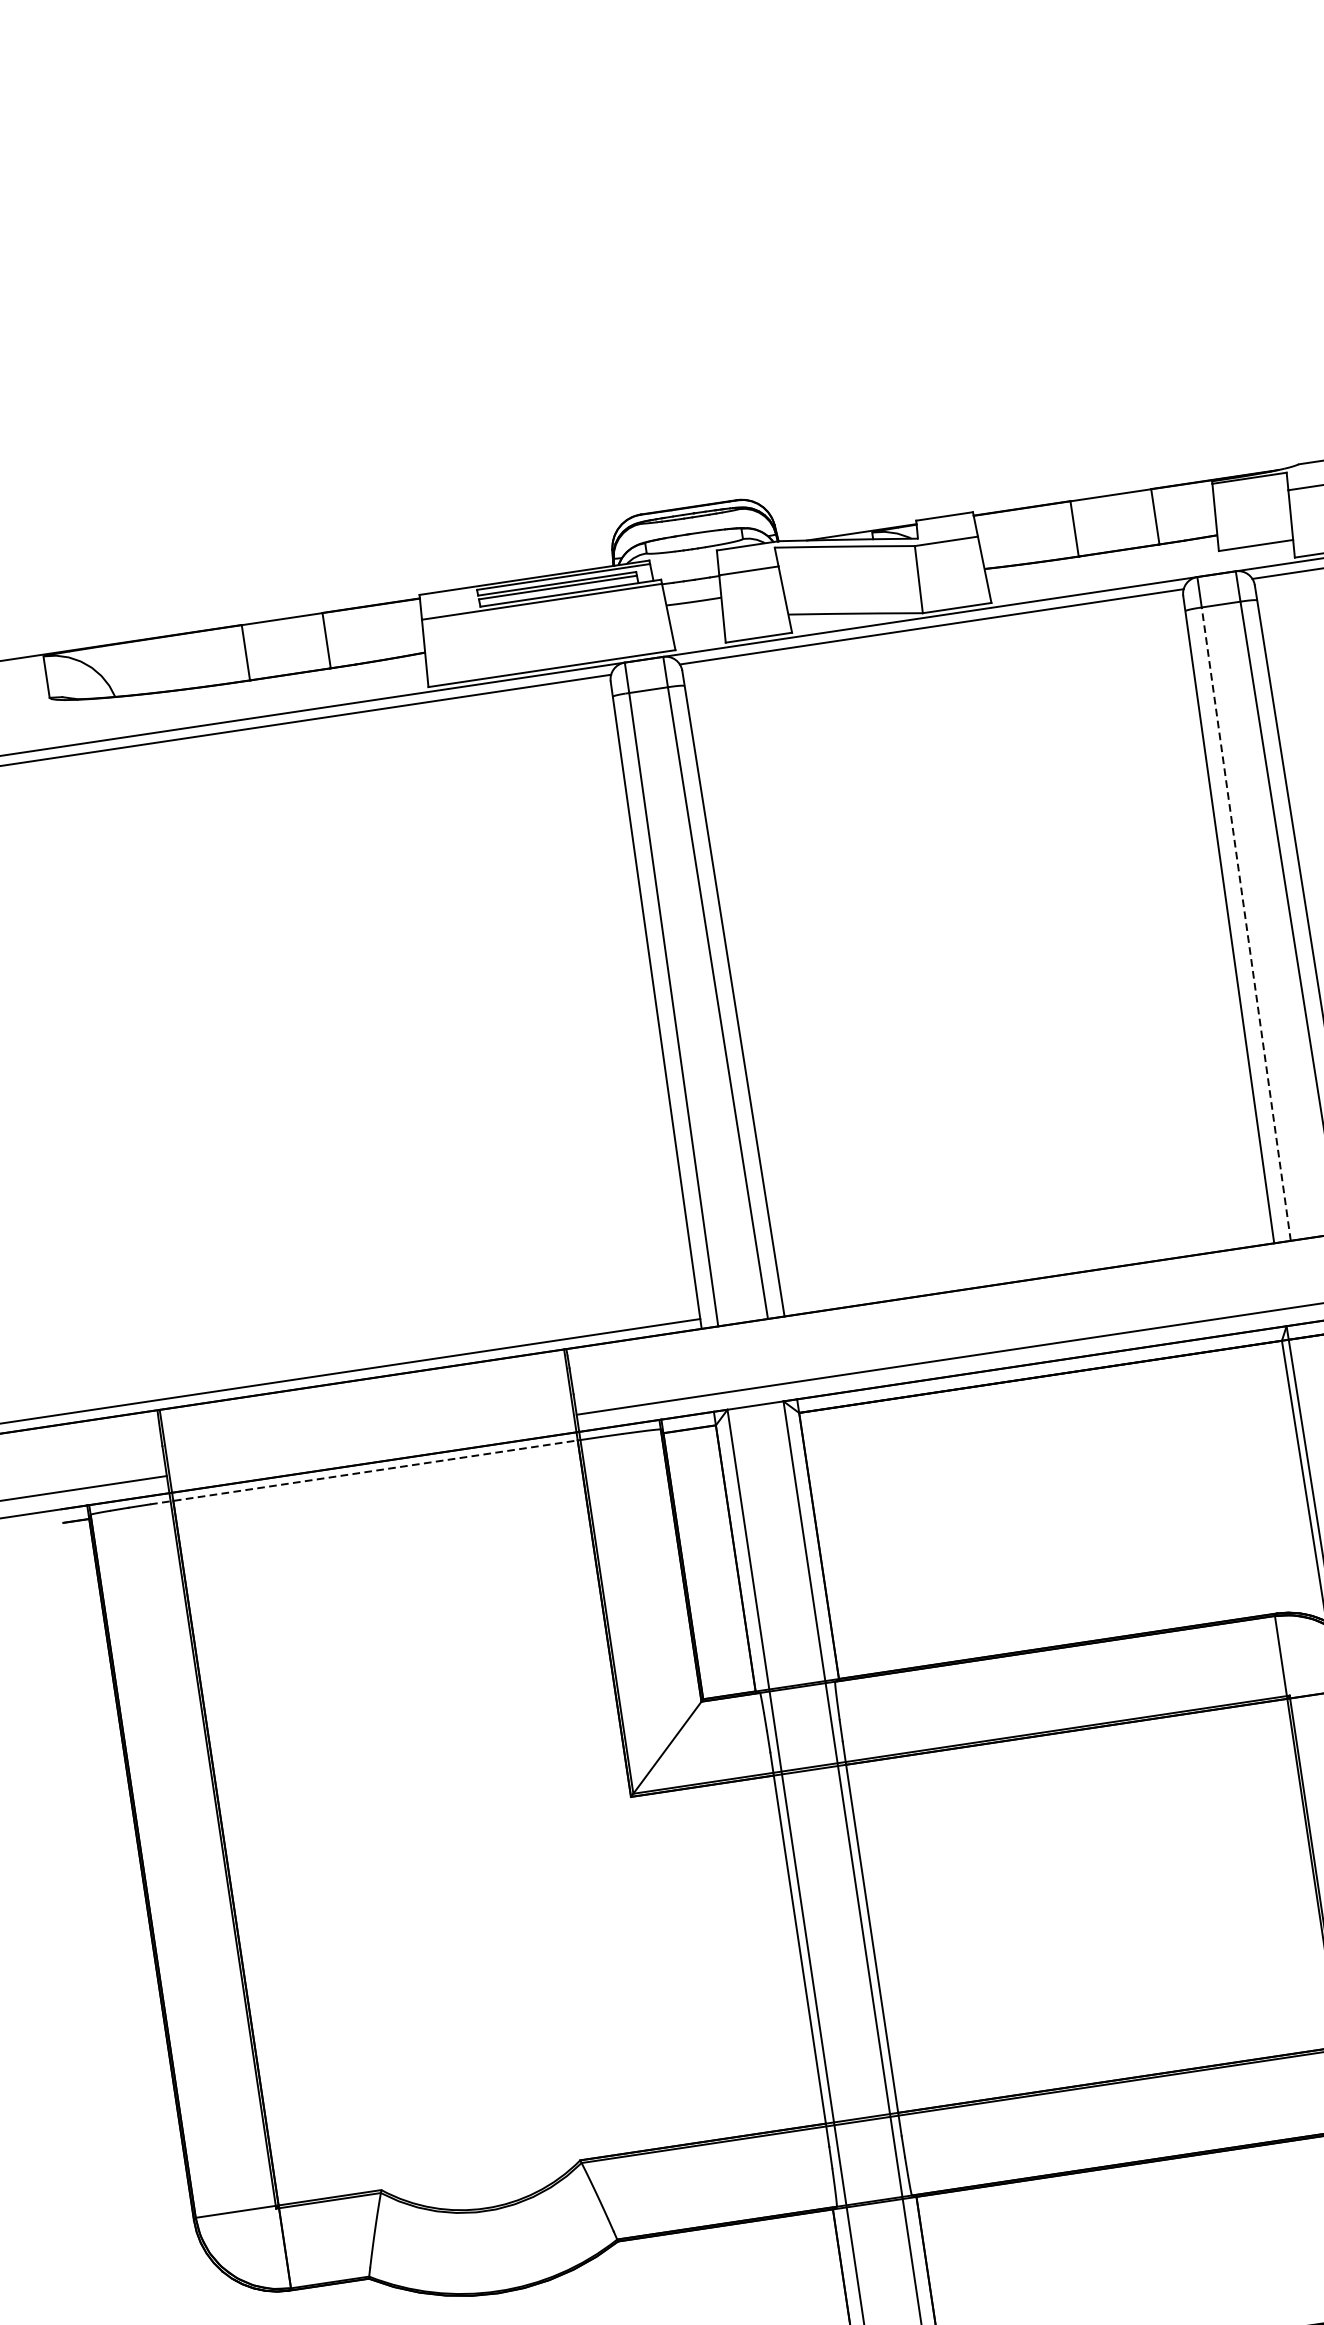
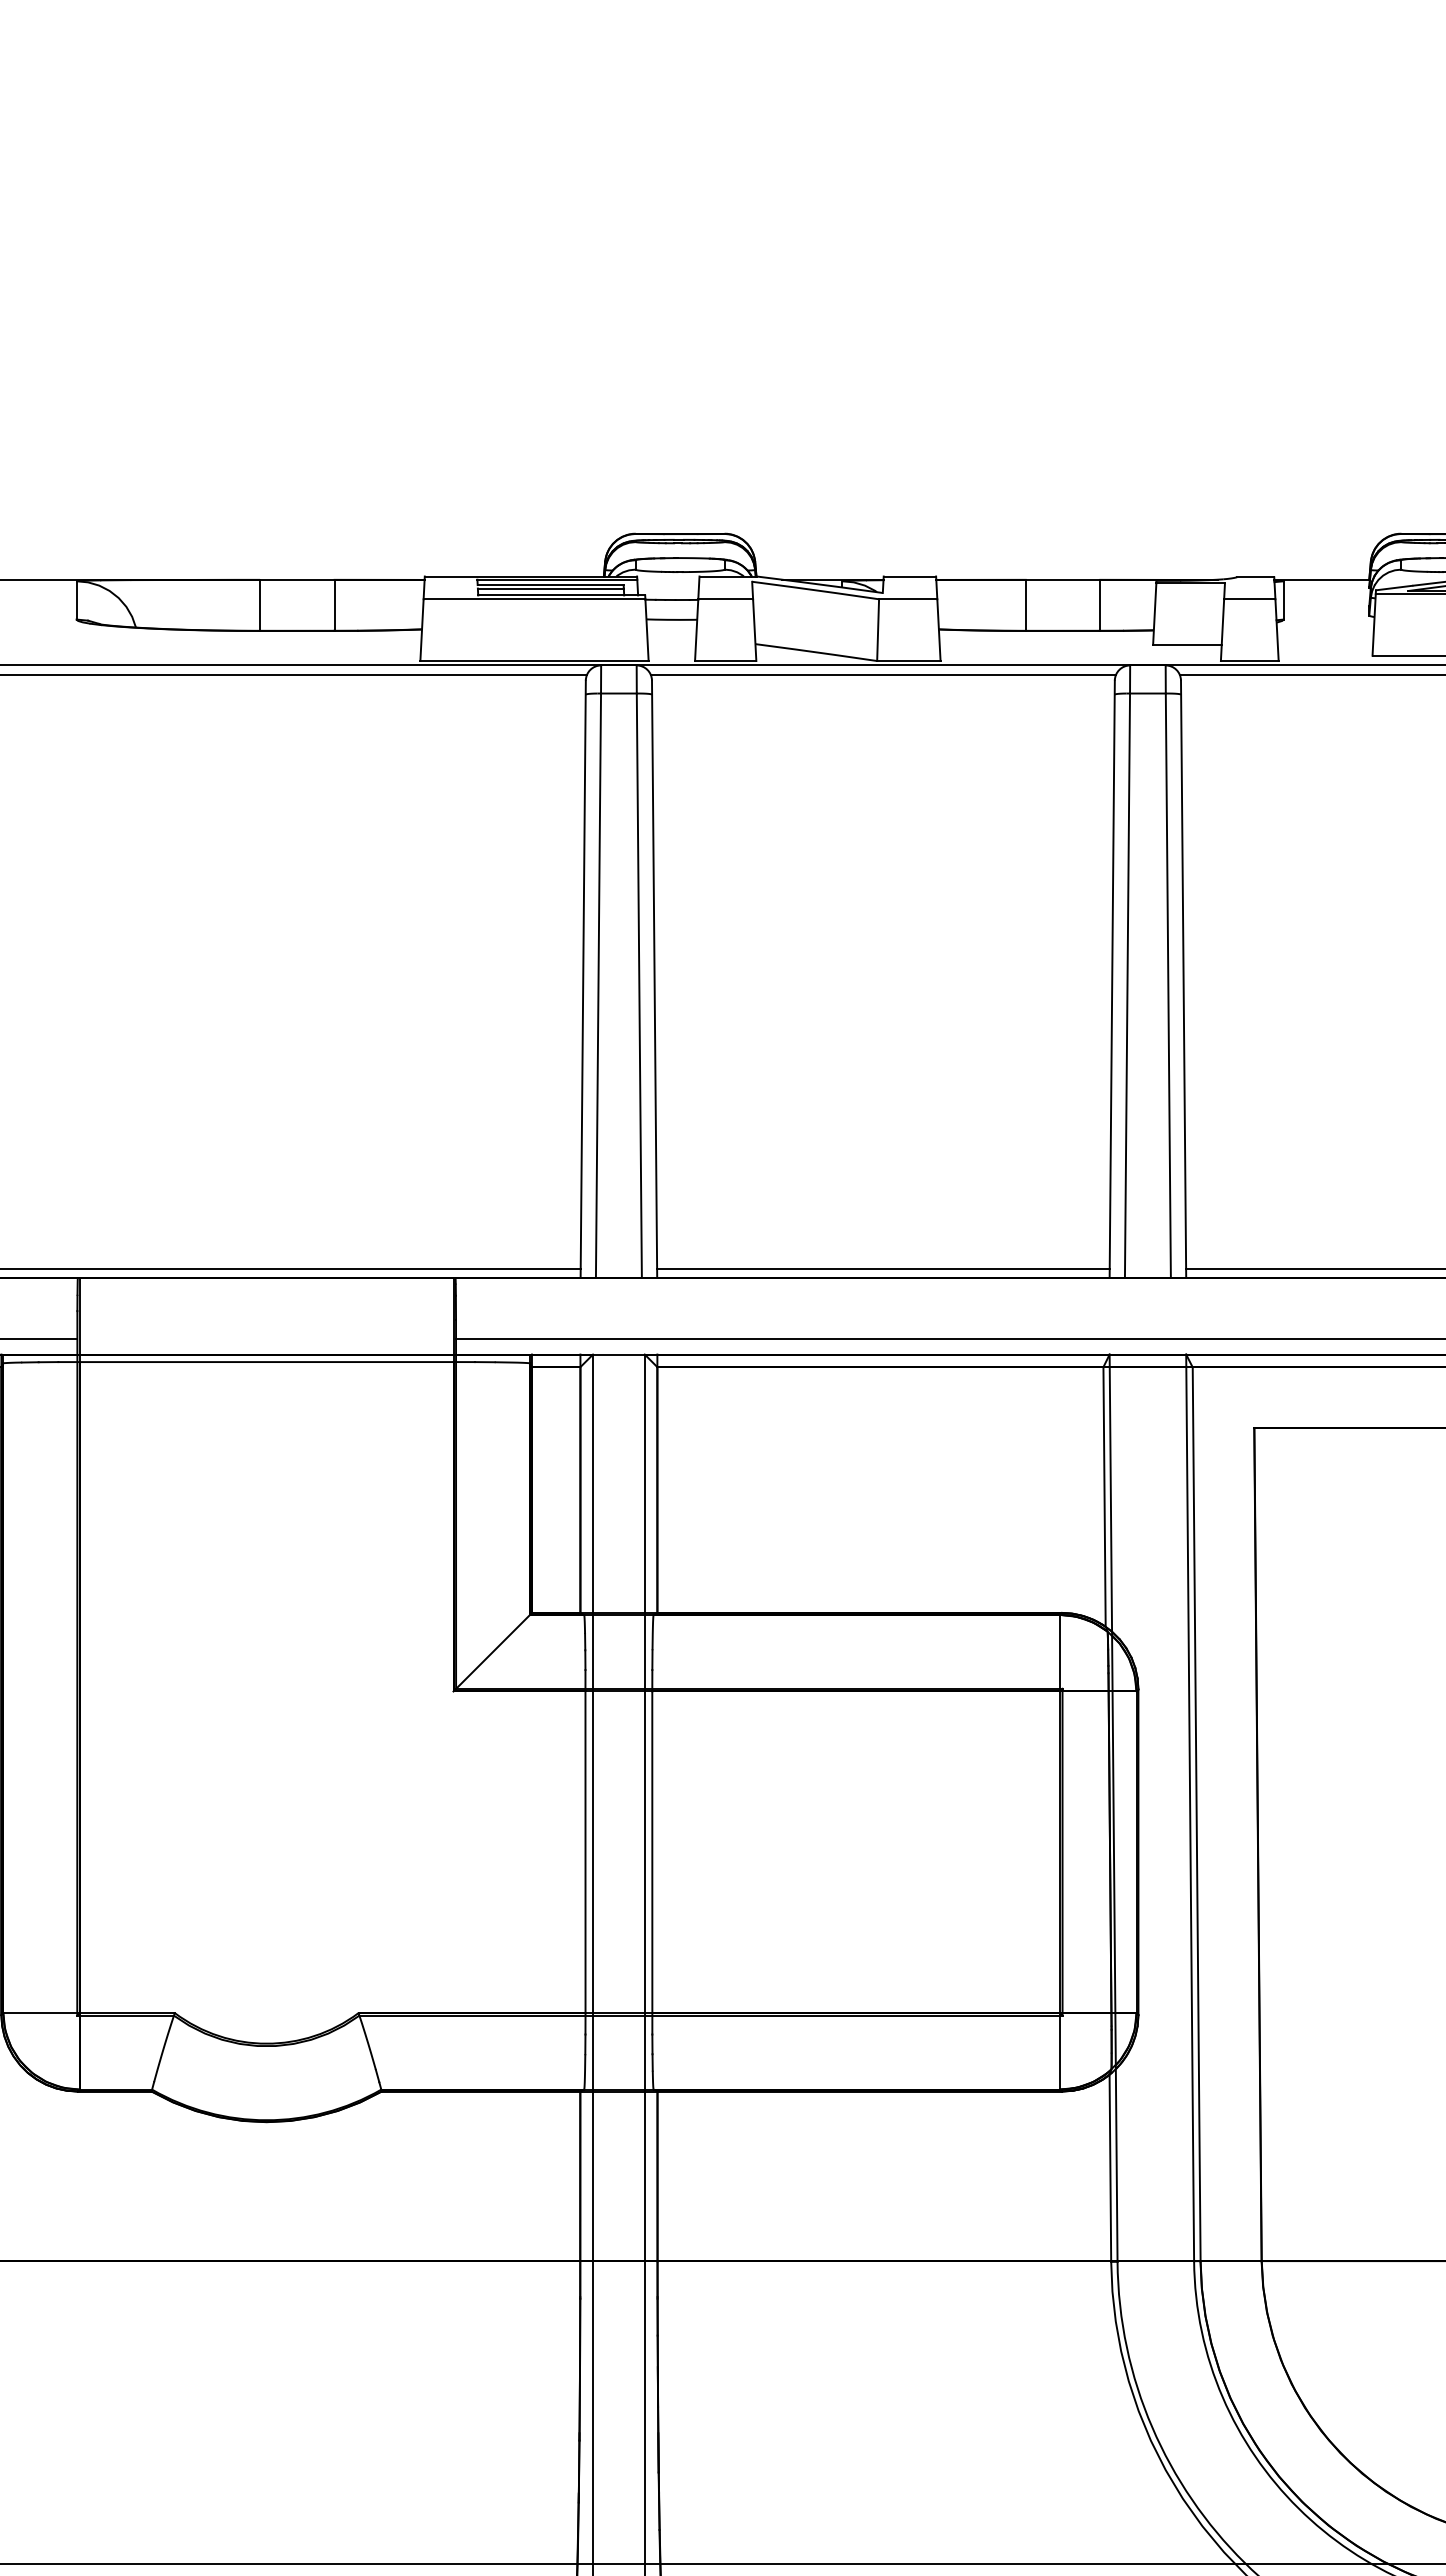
line: (1246, 923) -> (1127, 985), dashed -> solid
line: (1027, 1269) -> (883, 1268), added
line: (363, 1472) -> (255, 1362), dashed -> solid

